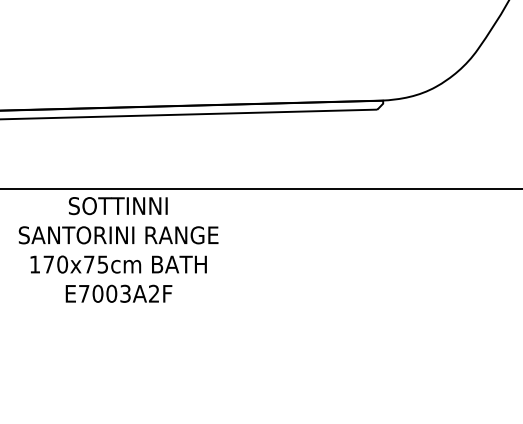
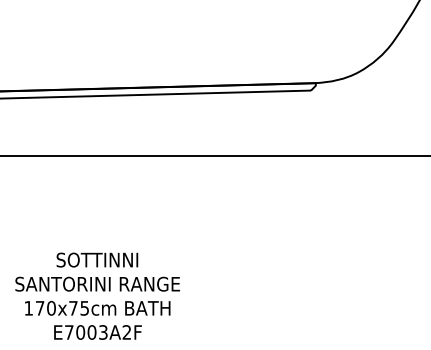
text: (118, 248) -> (97, 295), moved

